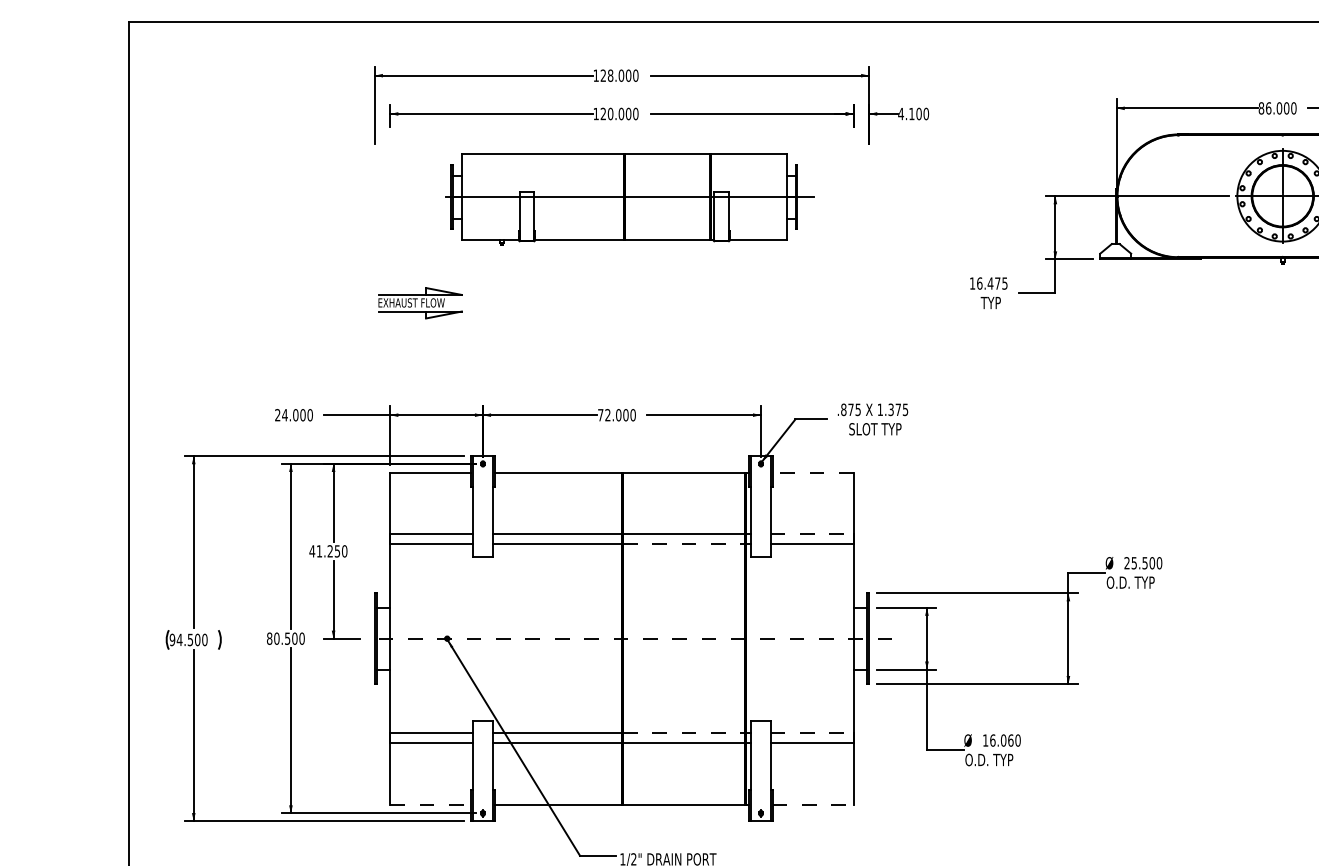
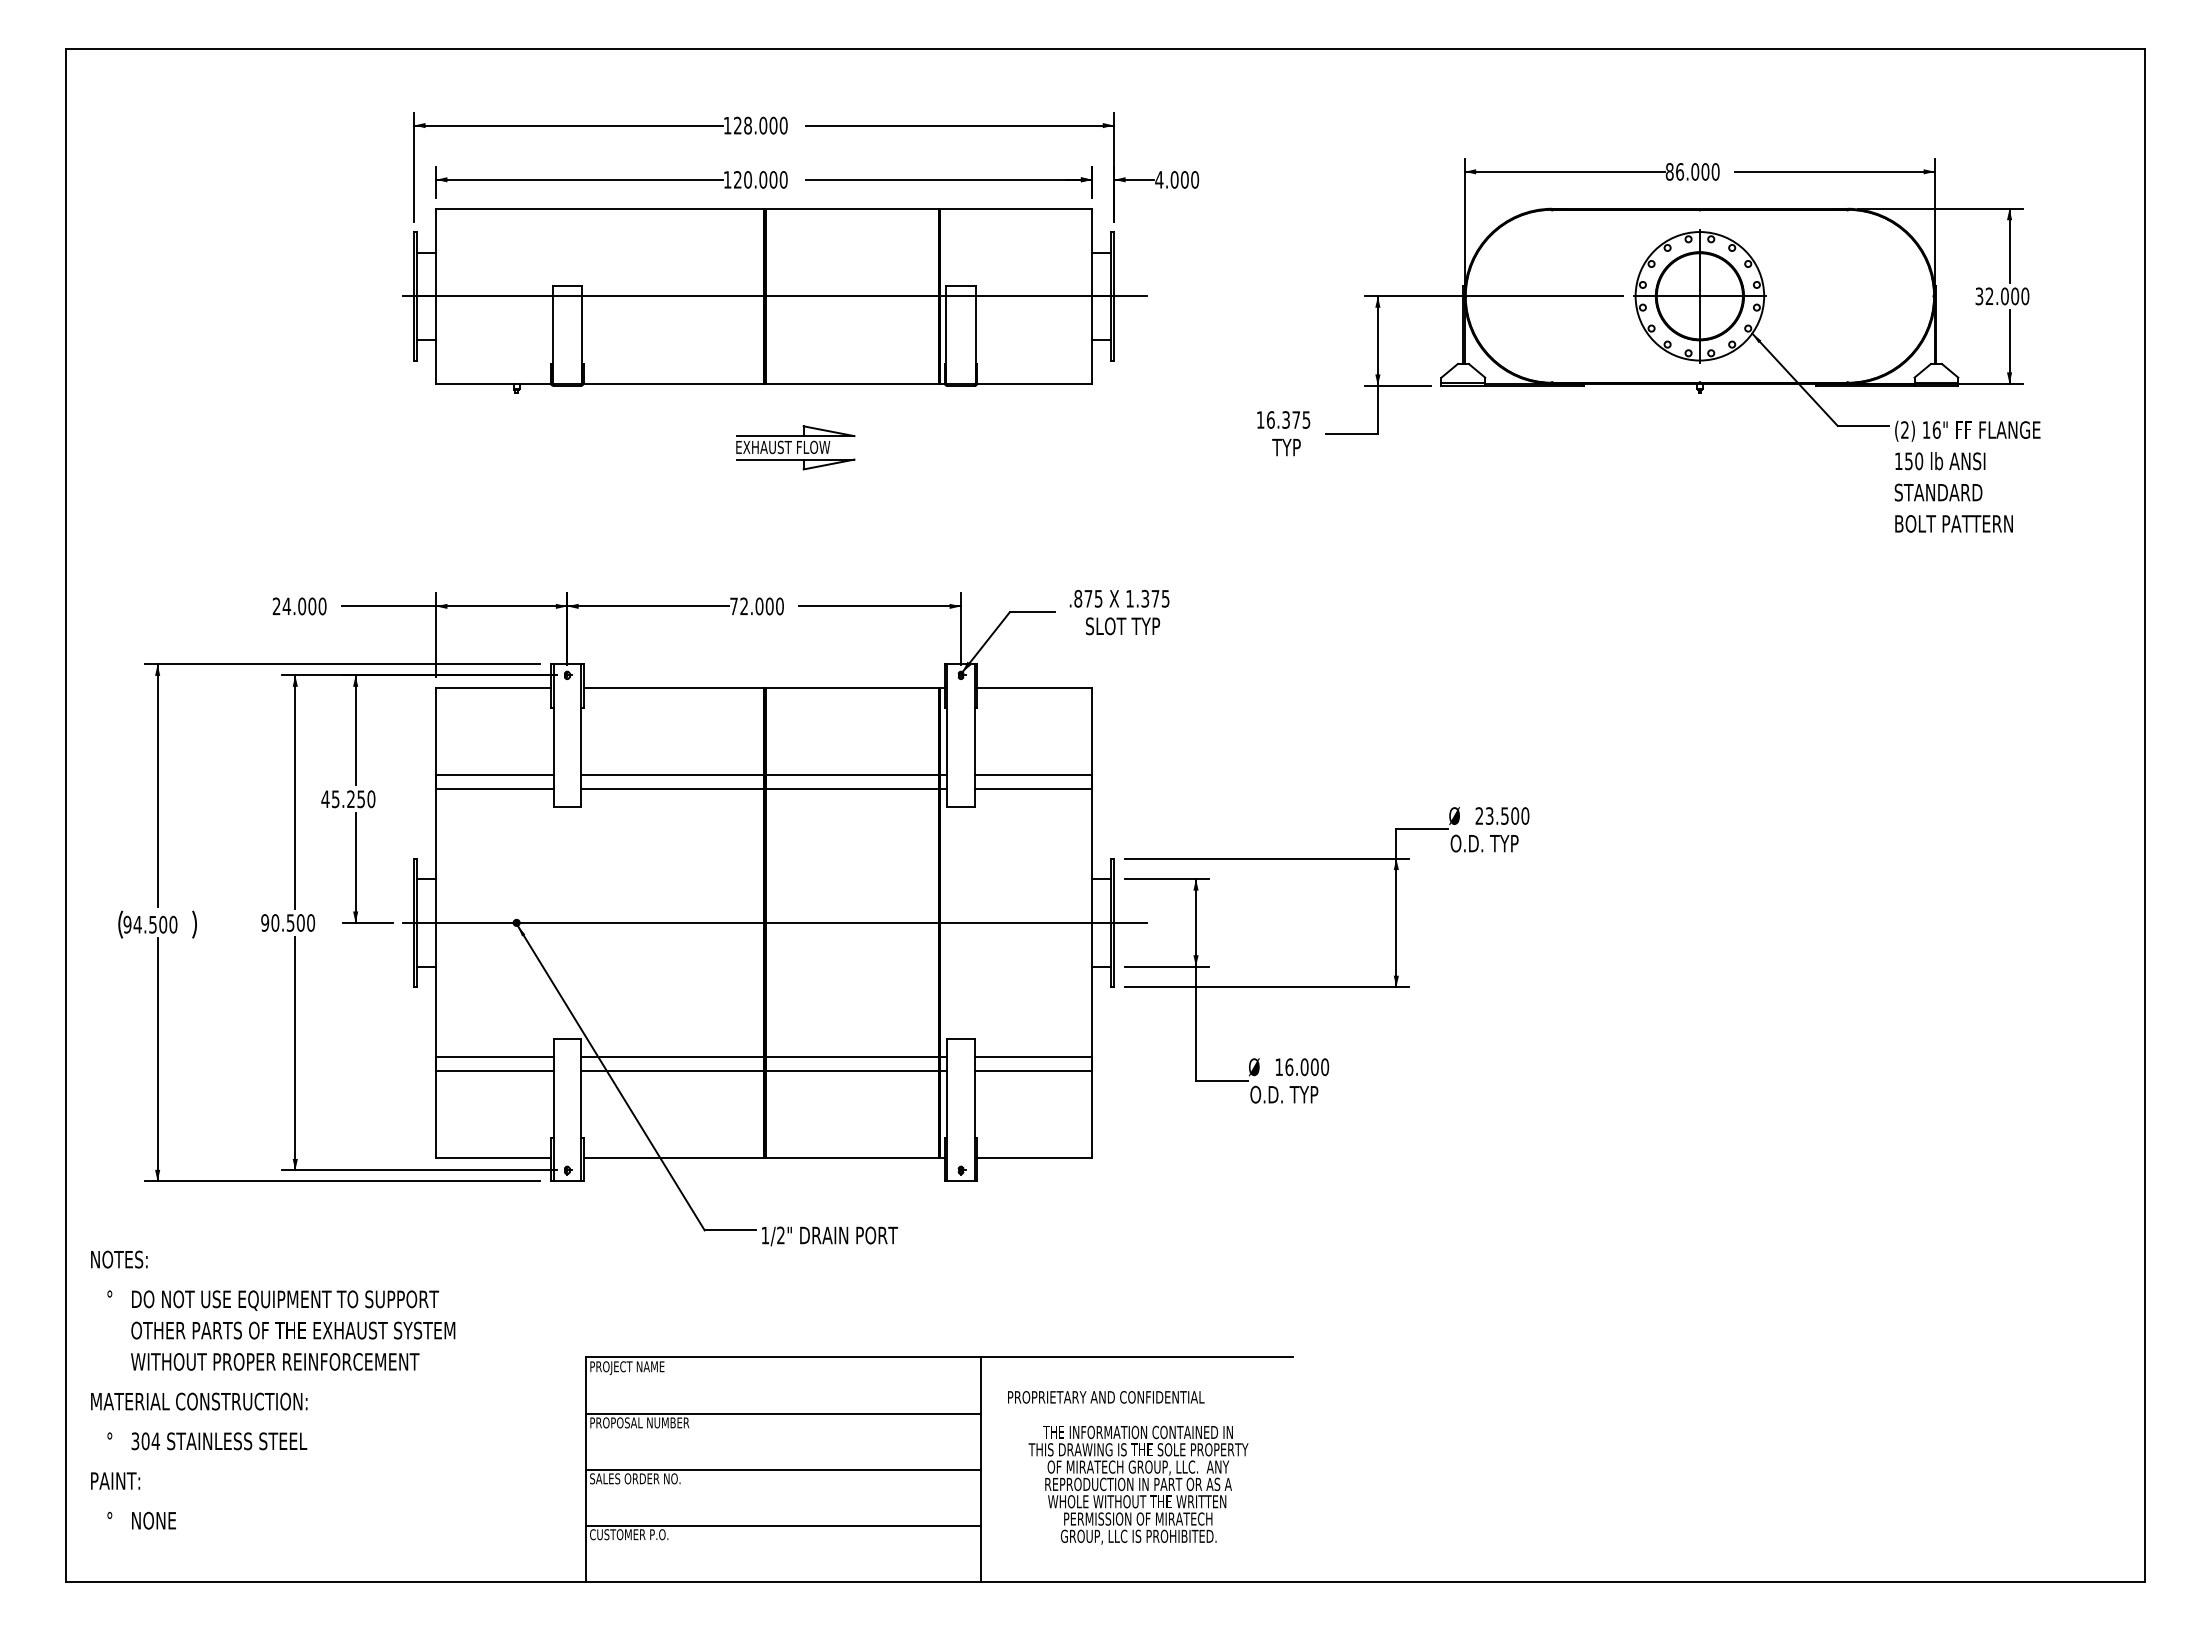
text: (911, 113) -> (1174, 179), 4.100 -> 4.000
part: (629, 199) -> (774, 300), size x1.43
text: (990, 283) -> (1285, 419), 16.475 -> 16.375
part: (420, 302) -> (795, 447), moved
line: (812, 472) -> (1034, 687), dashed -> solid
line: (812, 534) -> (1033, 775), dashed -> solid
line: (684, 543) -> (852, 788), dashed -> solid
text: (319, 551) -> (335, 799), 41.250 -> 45.250
text: (1134, 562) -> (1489, 815), 25.500 -> 23.500
text: (269, 638) -> (265, 922), 80.500 -> 90.500
line: (630, 638) -> (775, 922), dashed -> solid
line: (684, 733) -> (852, 1056), dashed -> solid
line: (812, 733) -> (1033, 1056), dashed -> solid
text: (1010, 740) -> (1314, 1066), 16.060 -> 16.000
line: (430, 805) -> (493, 1158), dashed -> solid
line: (813, 805) -> (1035, 1158), dashed -> solid

